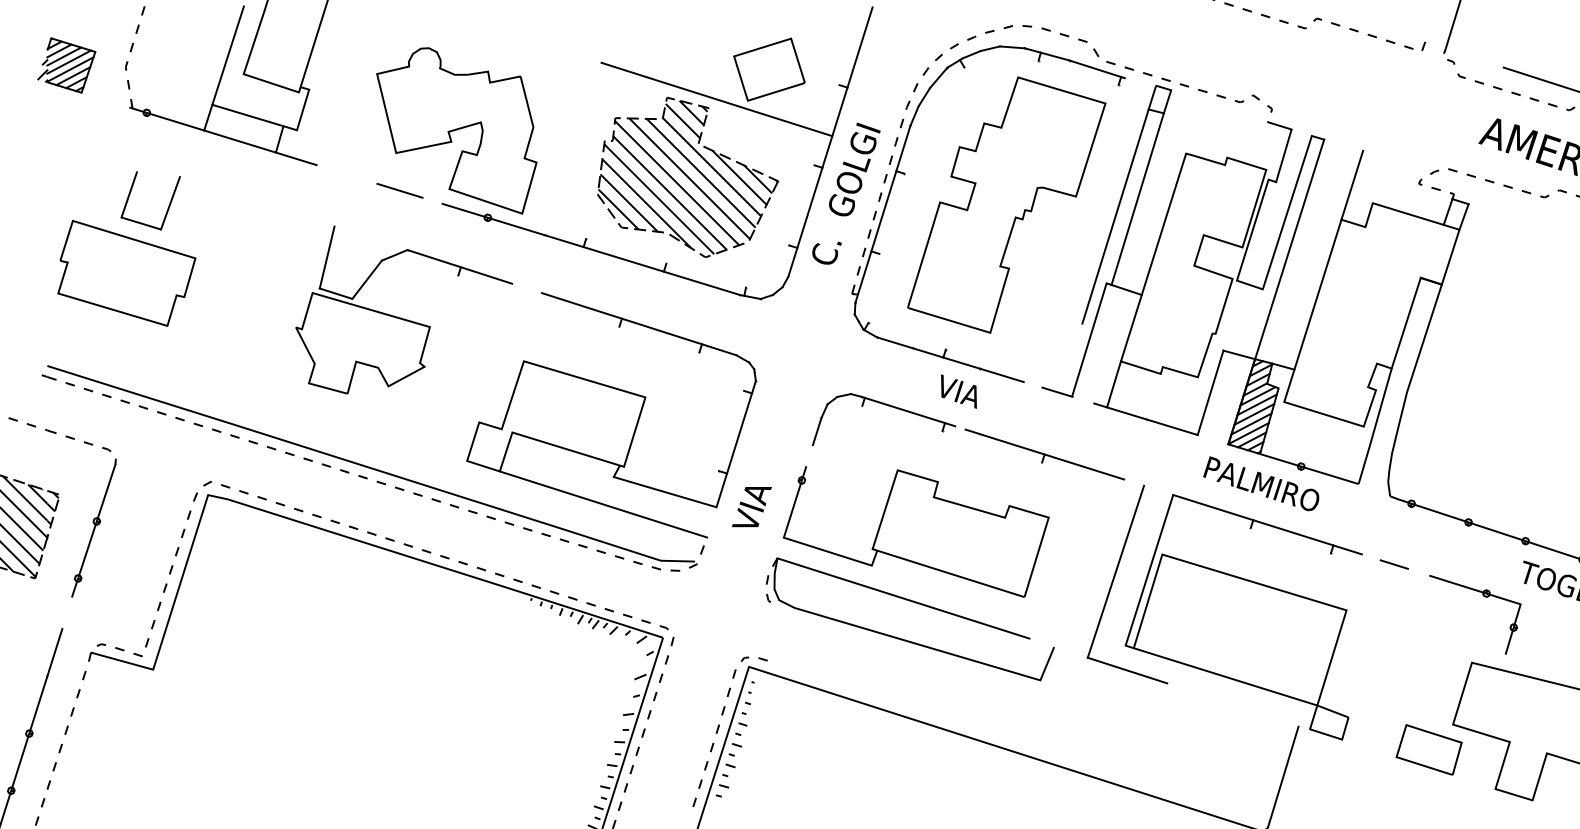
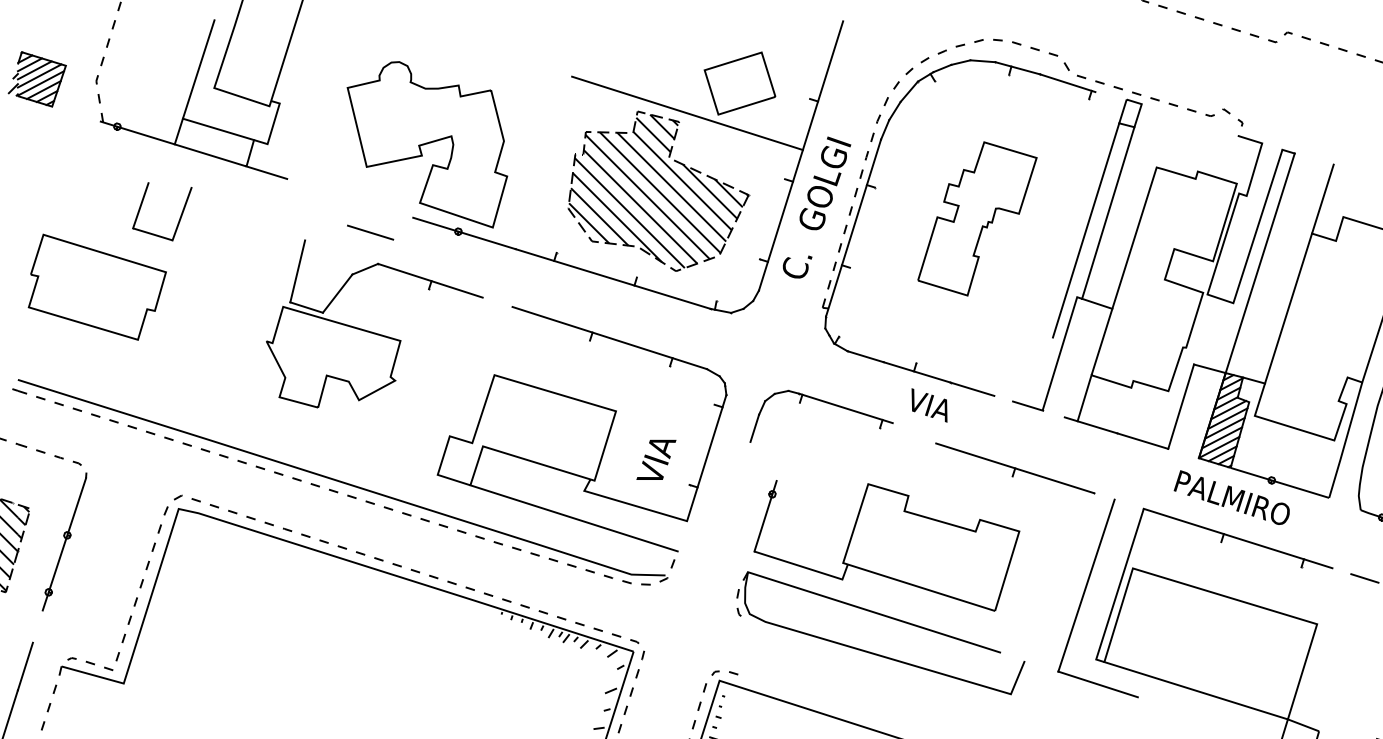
line: (399, 190) -> (370, 232), moved
part: (1006, 204) -> (977, 218), size x0.6
part: (168, 205) -> (180, 216), moved
part: (888, 406) -> (826, 403), moved
text: (751, 507) -> (656, 460), moved

